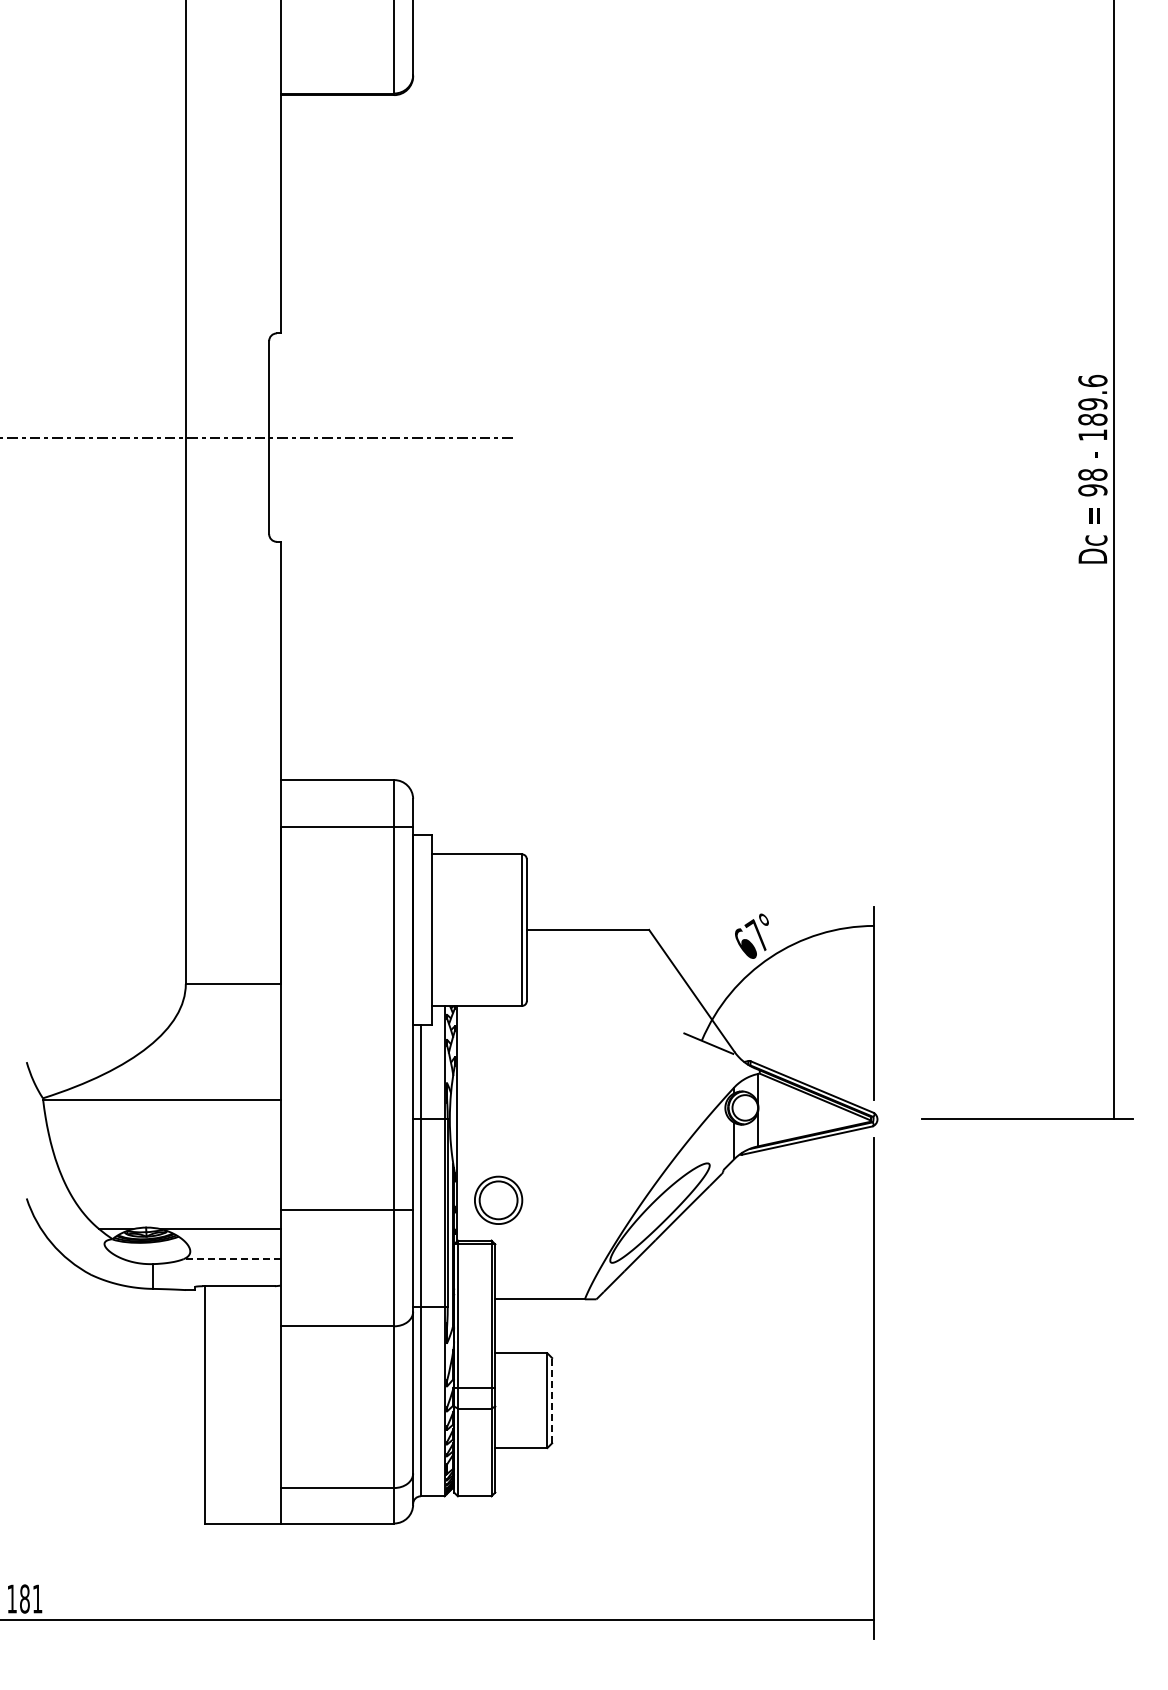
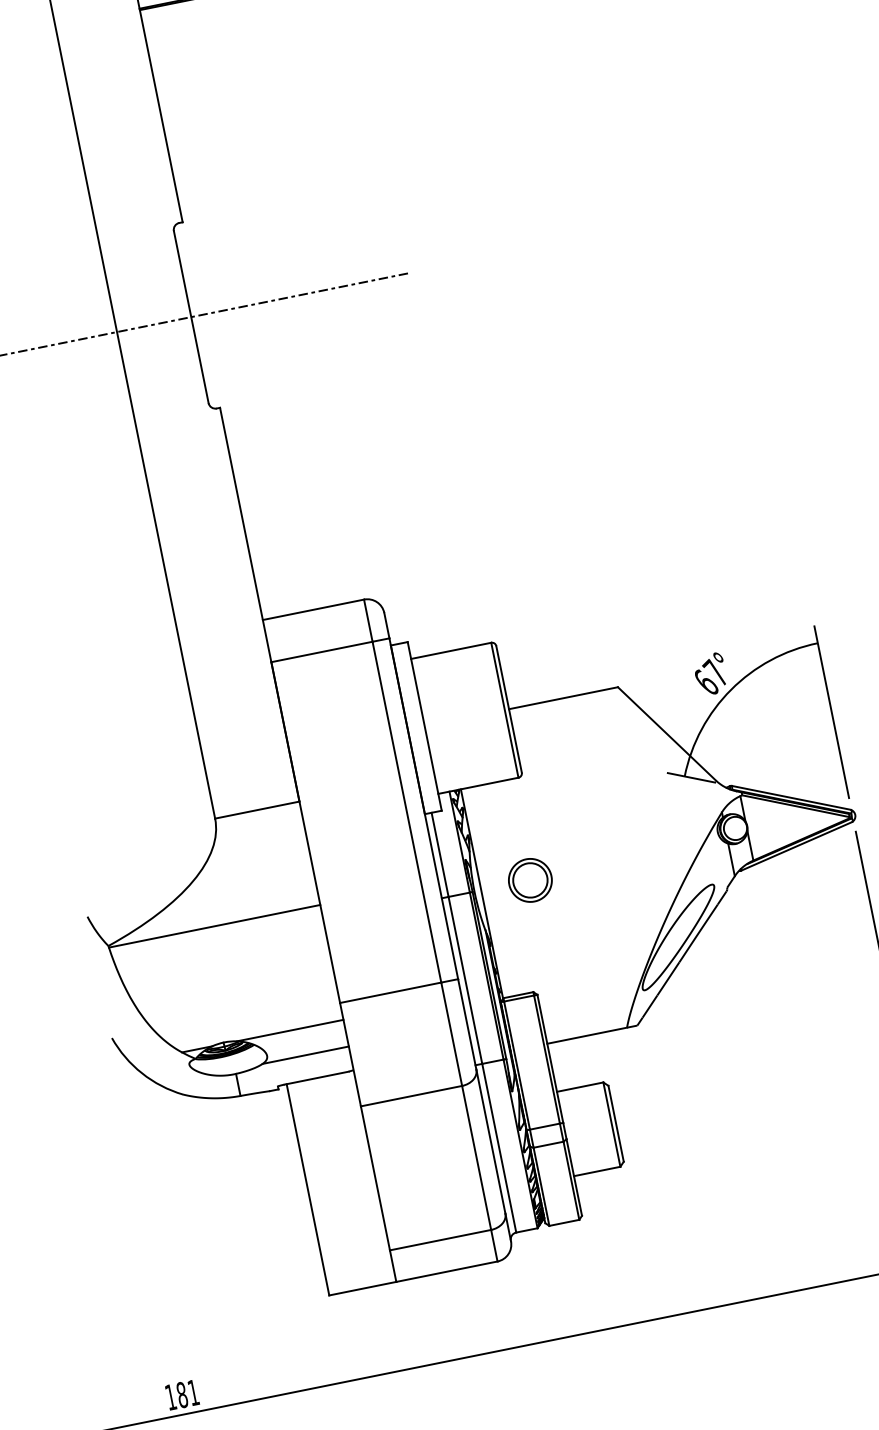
part: (498, 1199) -> (530, 879), moved
line: (231, 1259) -> (305, 1055), dashed -> solid
line: (552, 1400) -> (616, 1123), dashed -> solid

